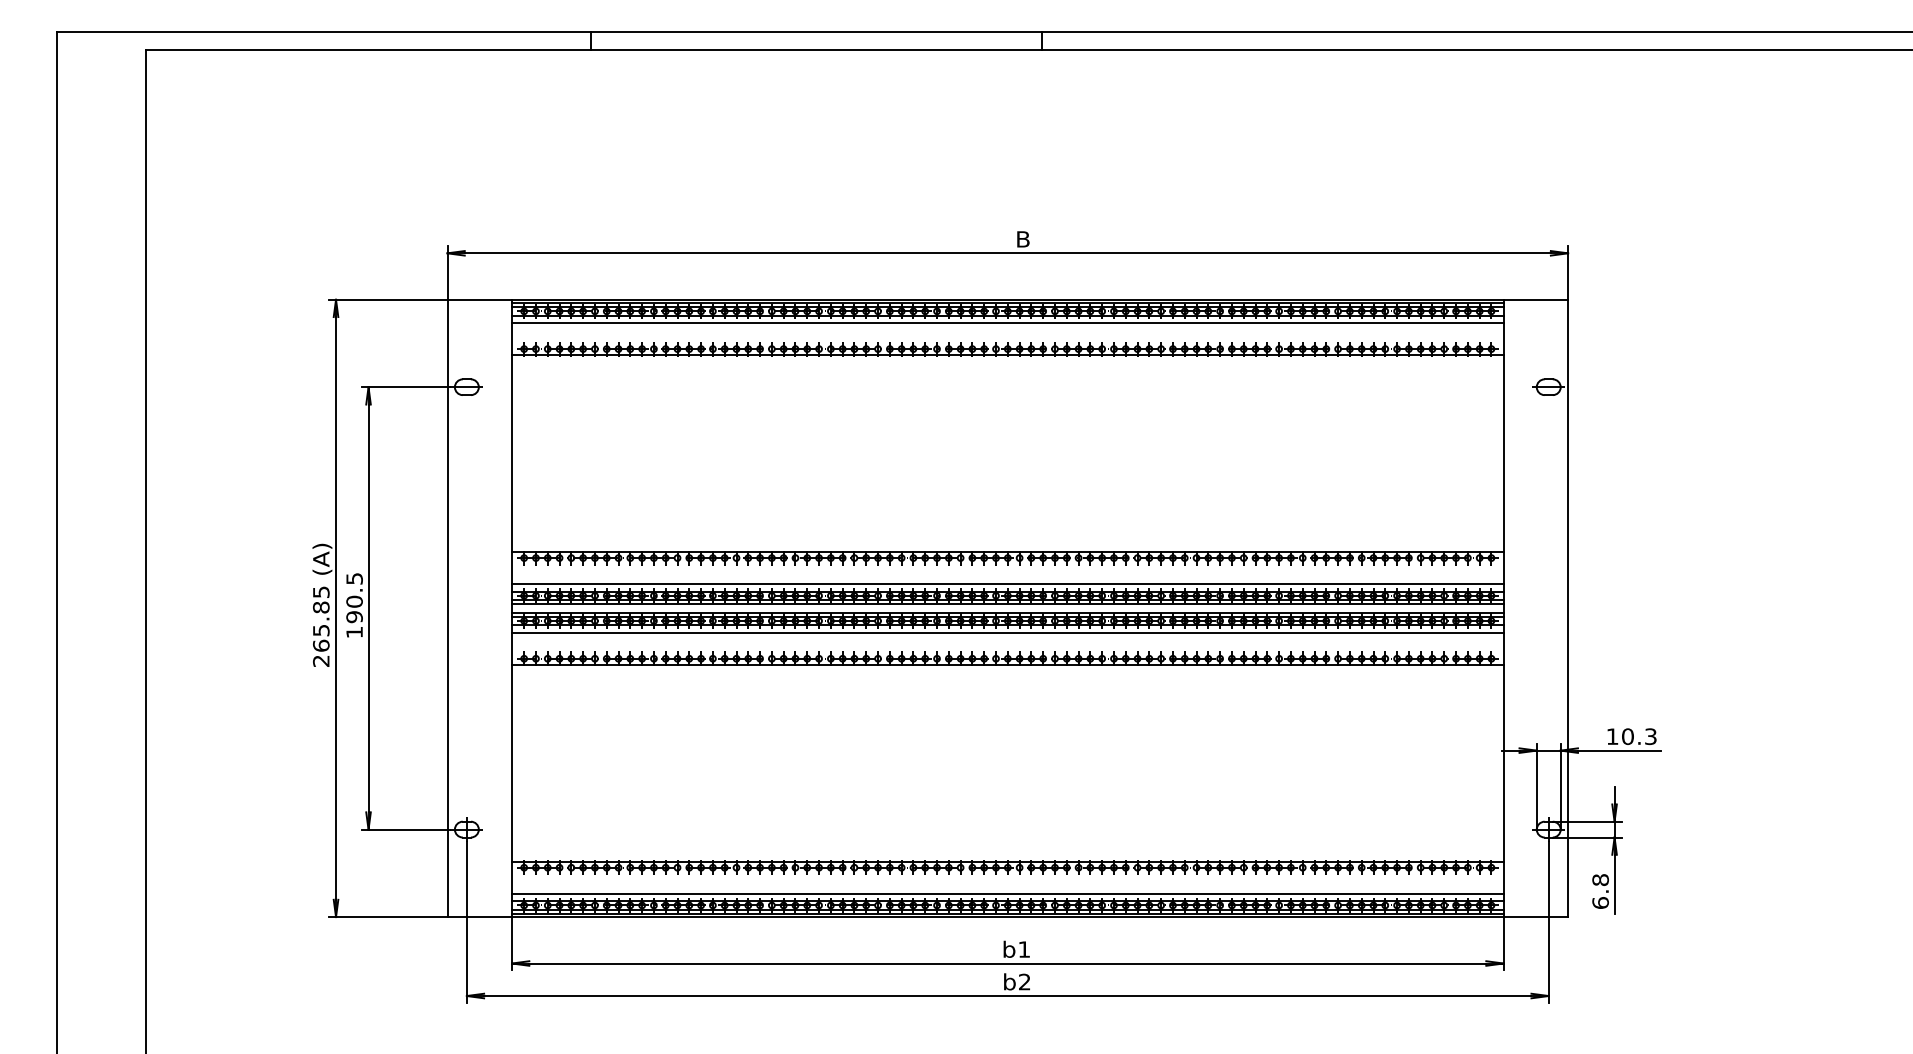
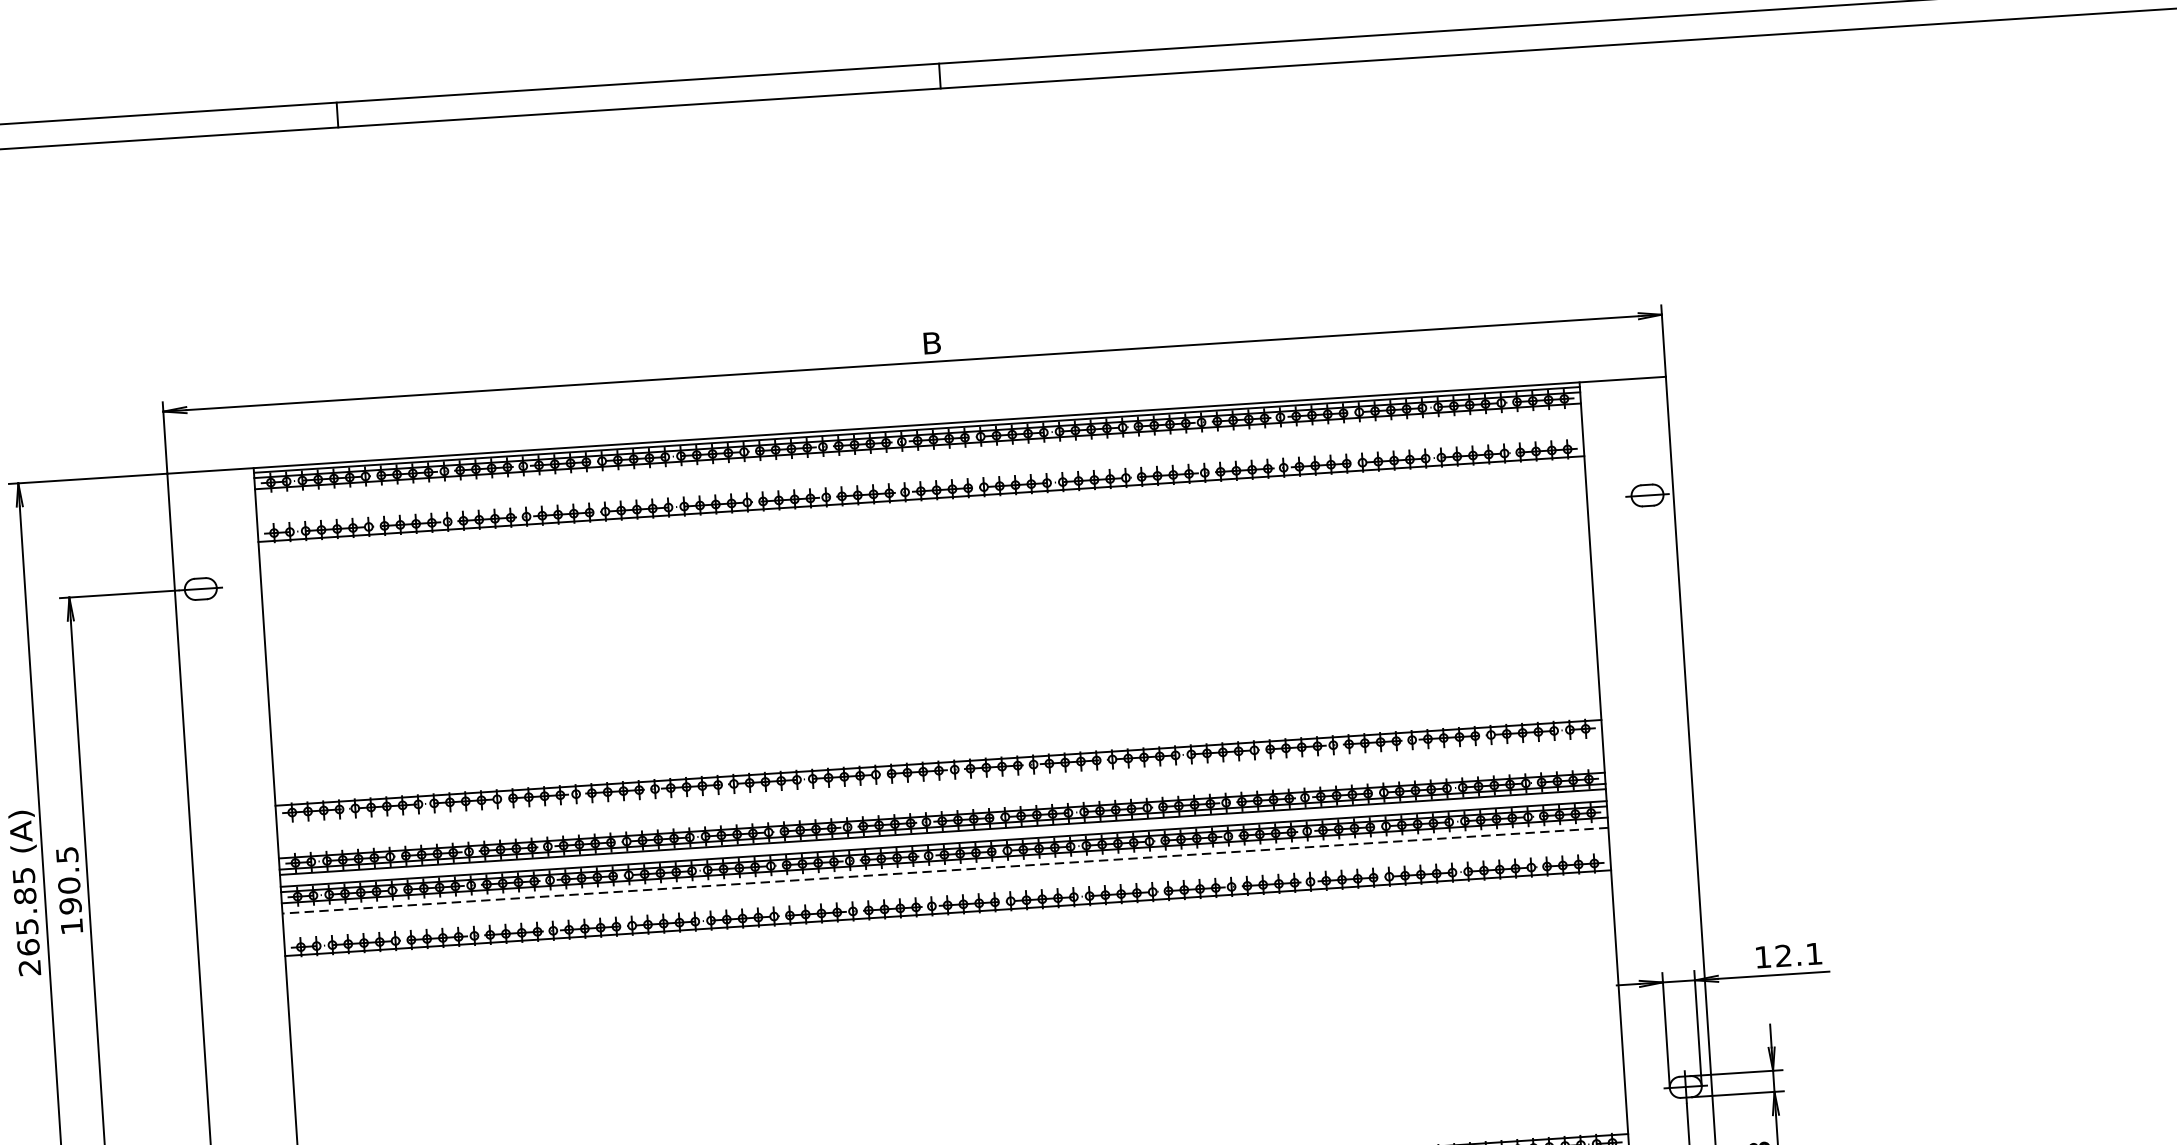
line: (1007, 323) -> (918, 457), removed
line: (1007, 583) -> (940, 804), removed
line: (1007, 632) -> (944, 870), solid -> dashed
text: (1639, 736) -> (1799, 954), 10.3 -> 12.1

